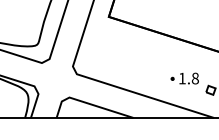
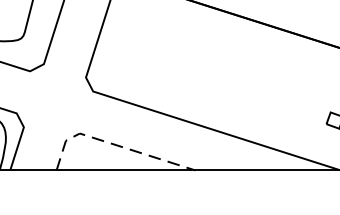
part: (184, 78) -> (287, 99), removed
line: (88, 103) -> (114, 144), solid -> dashed

